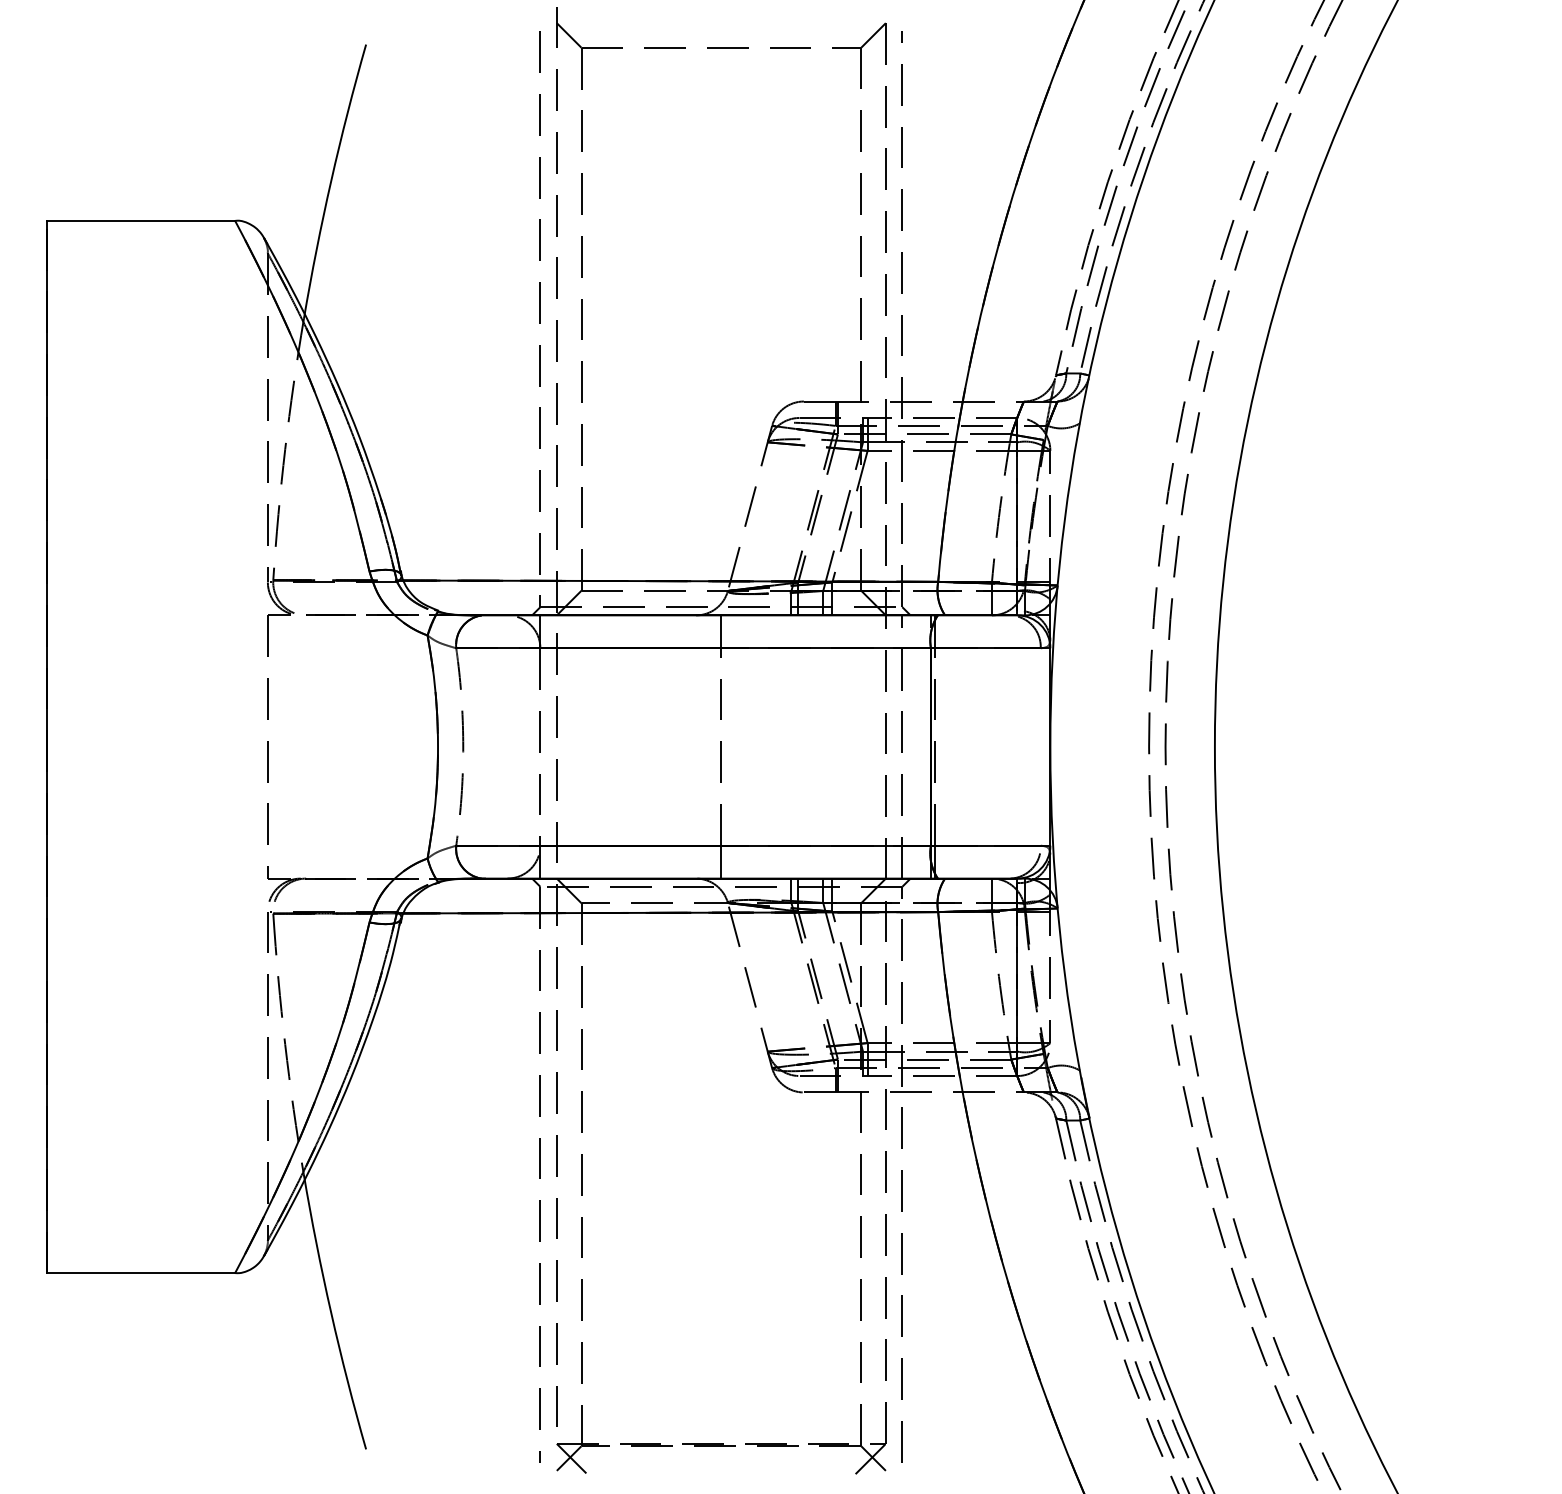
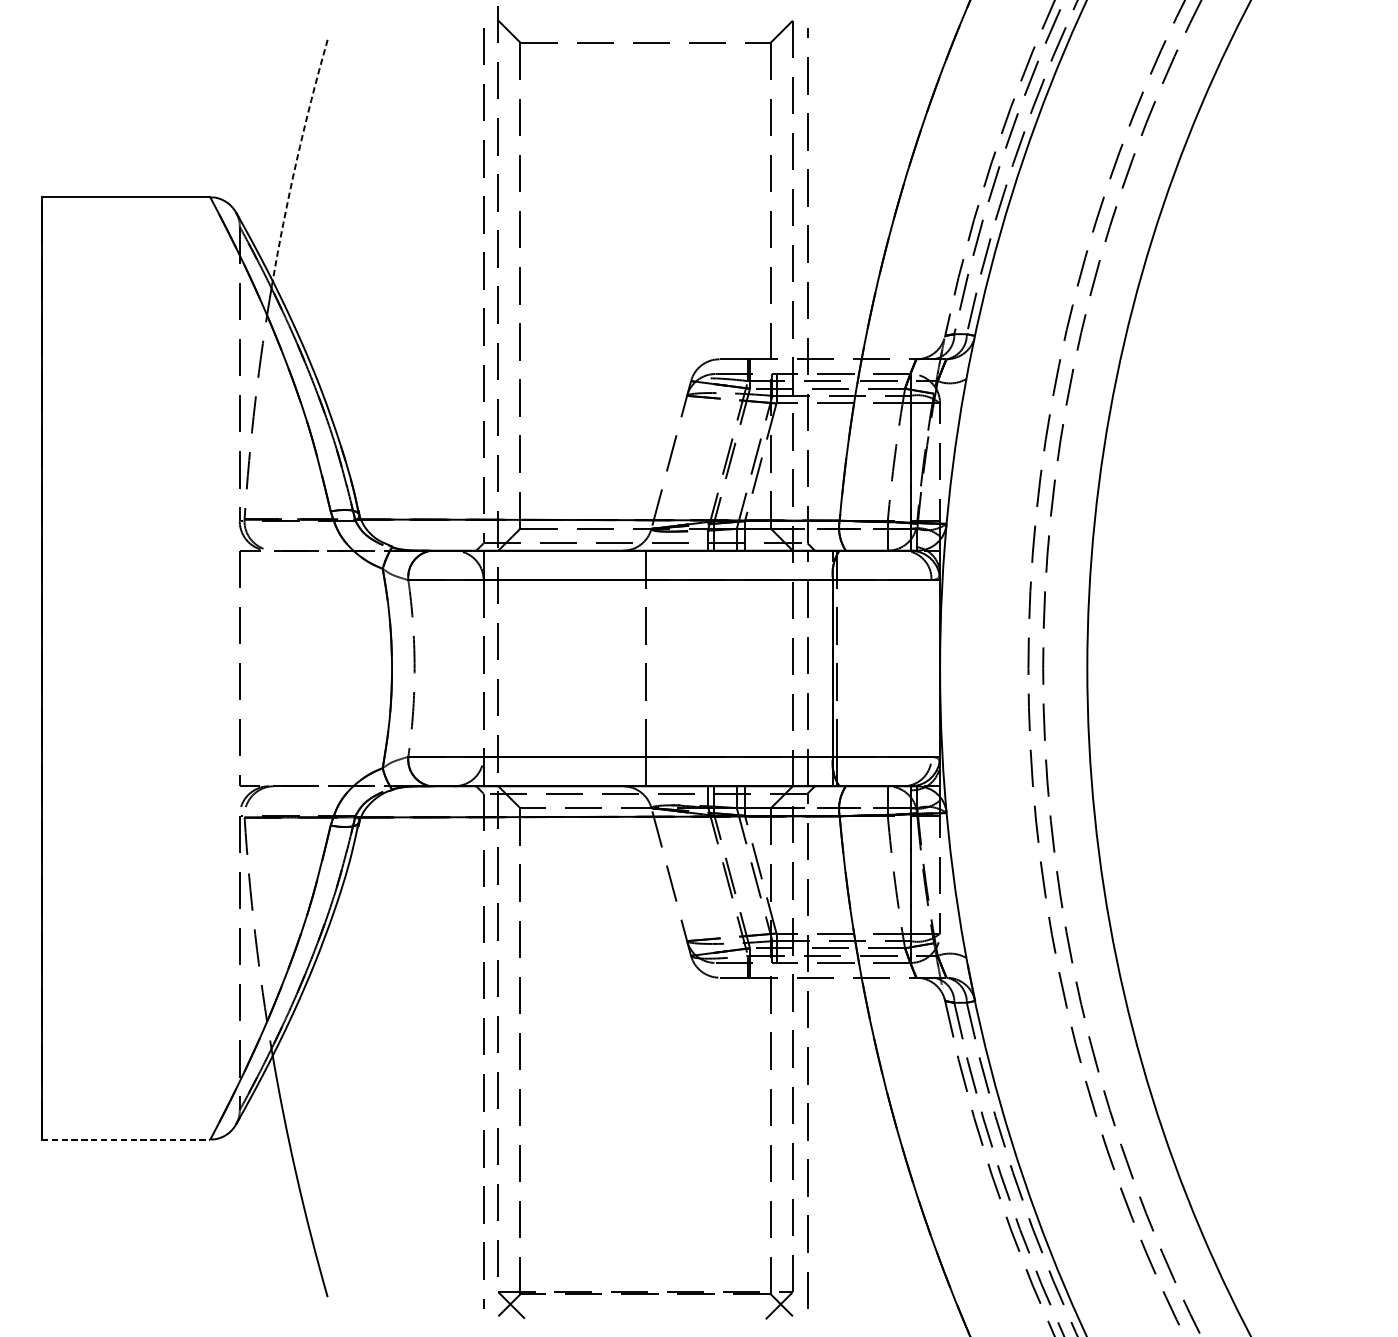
arc: (331, 180) -> (296, 161), solid -> dashed
line: (141, 1273) -> (126, 1139), solid -> dashed

